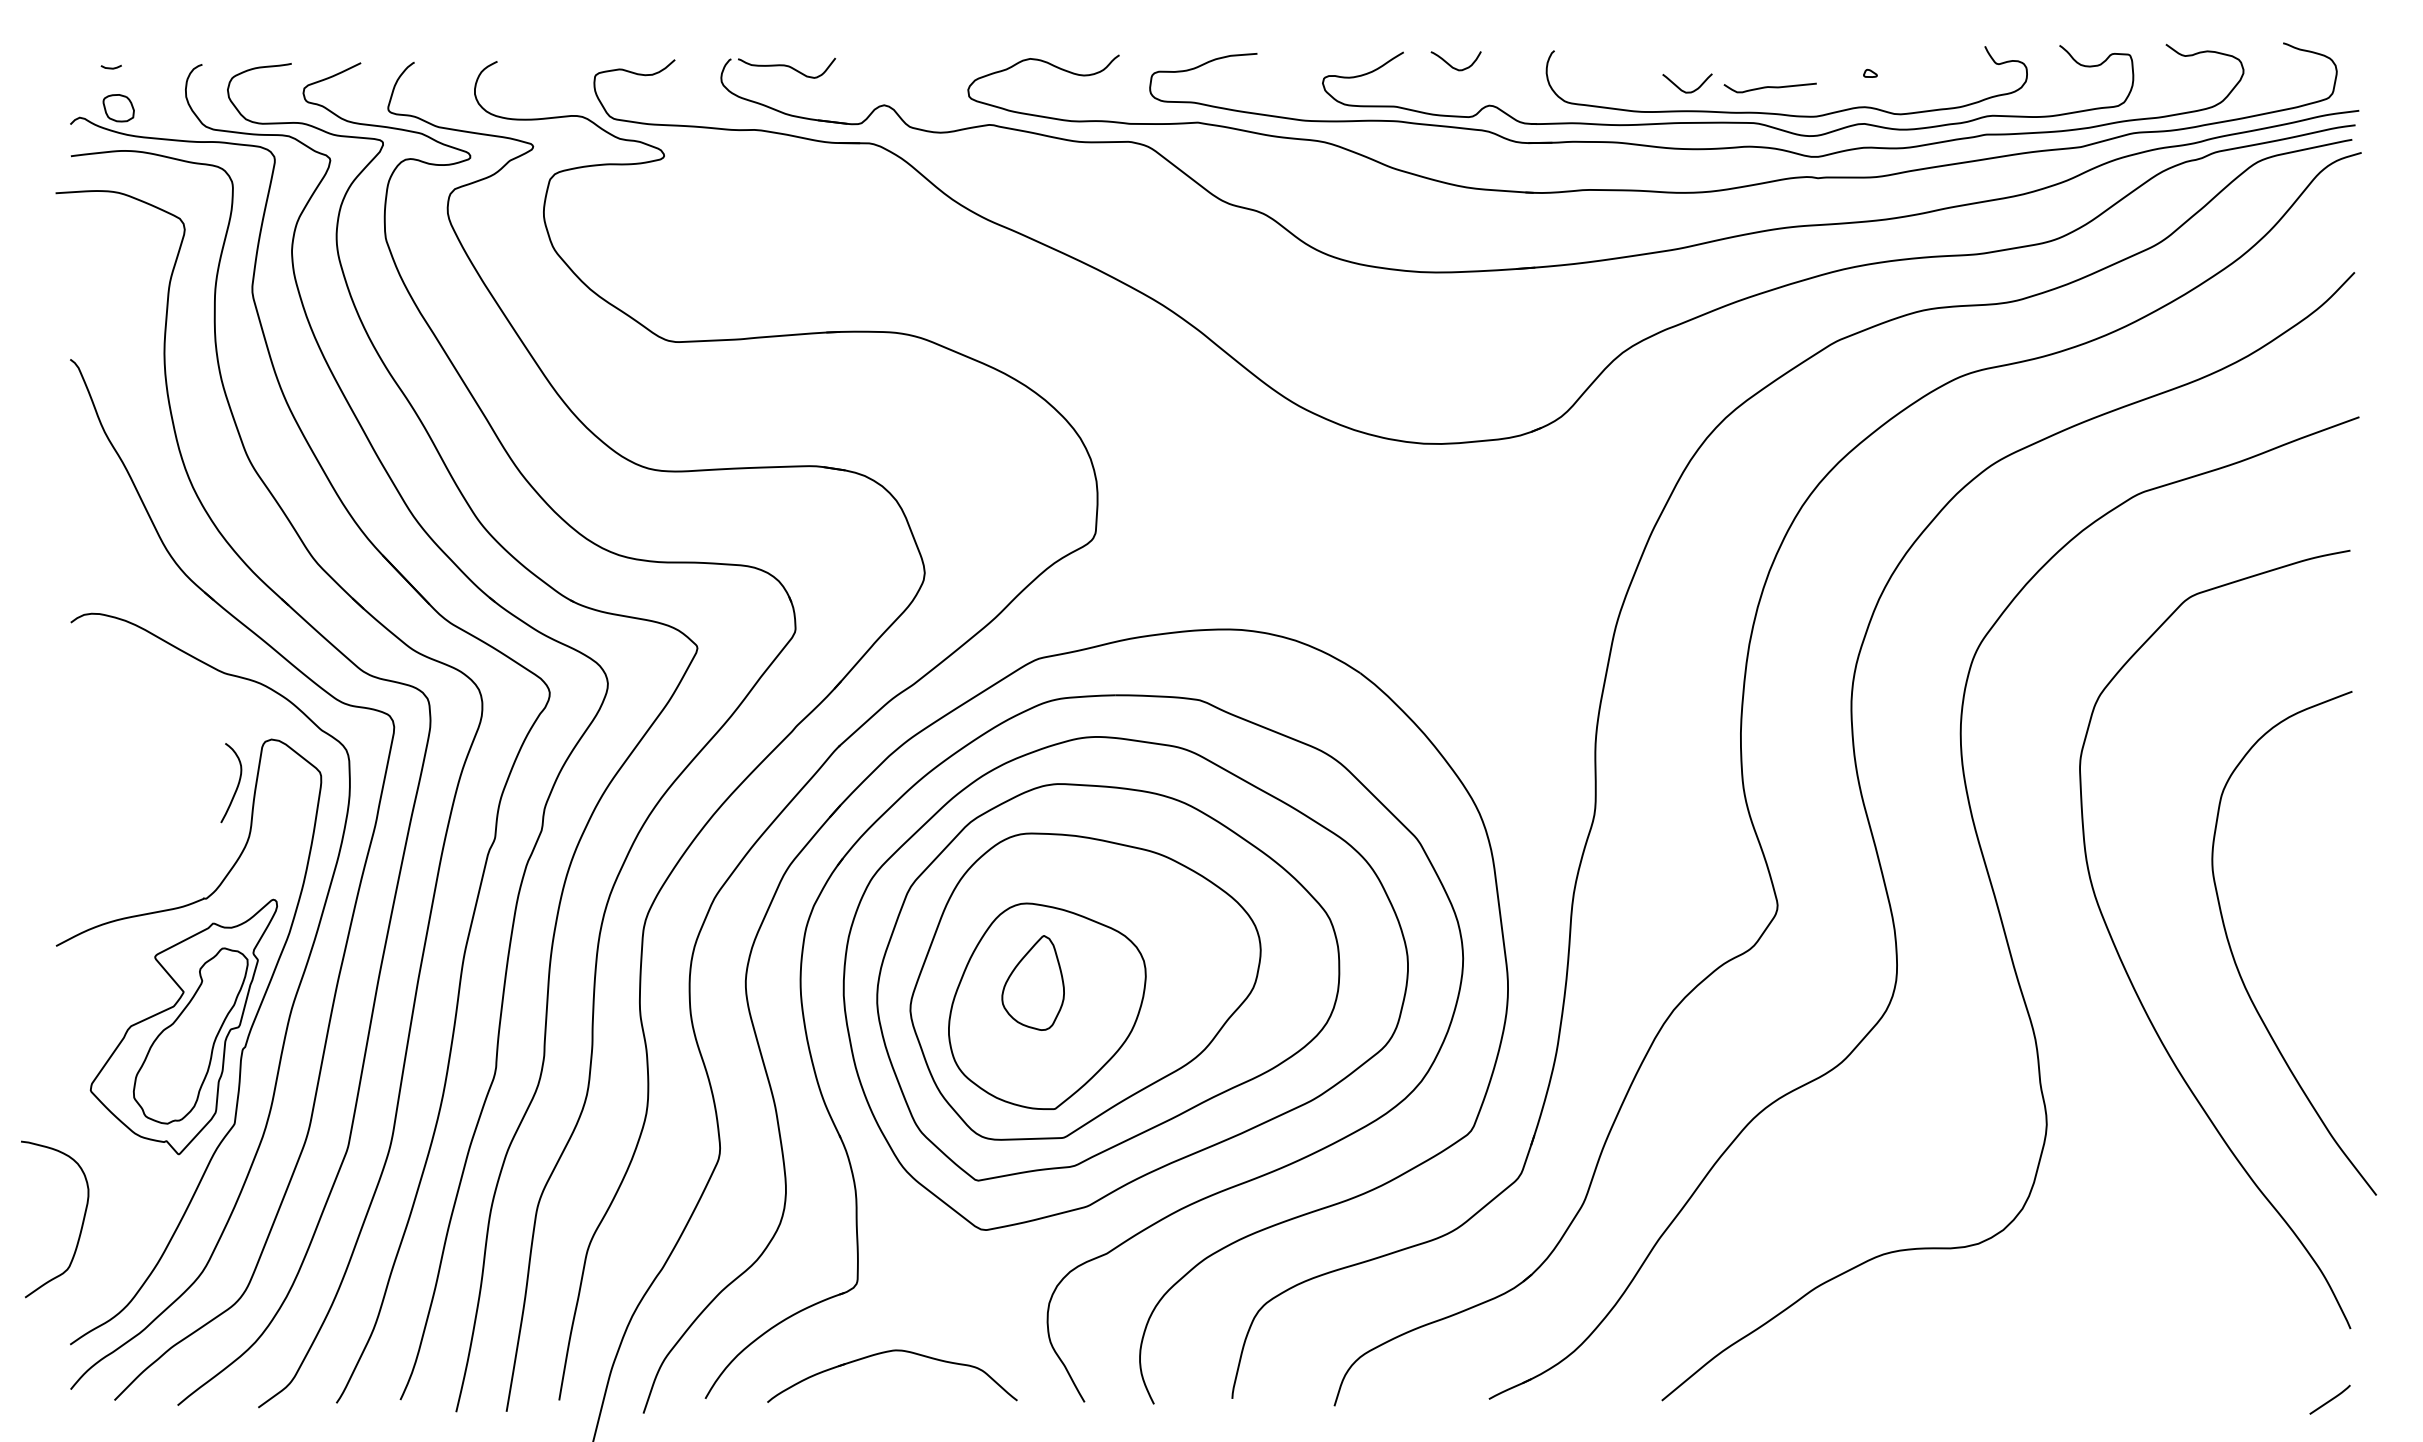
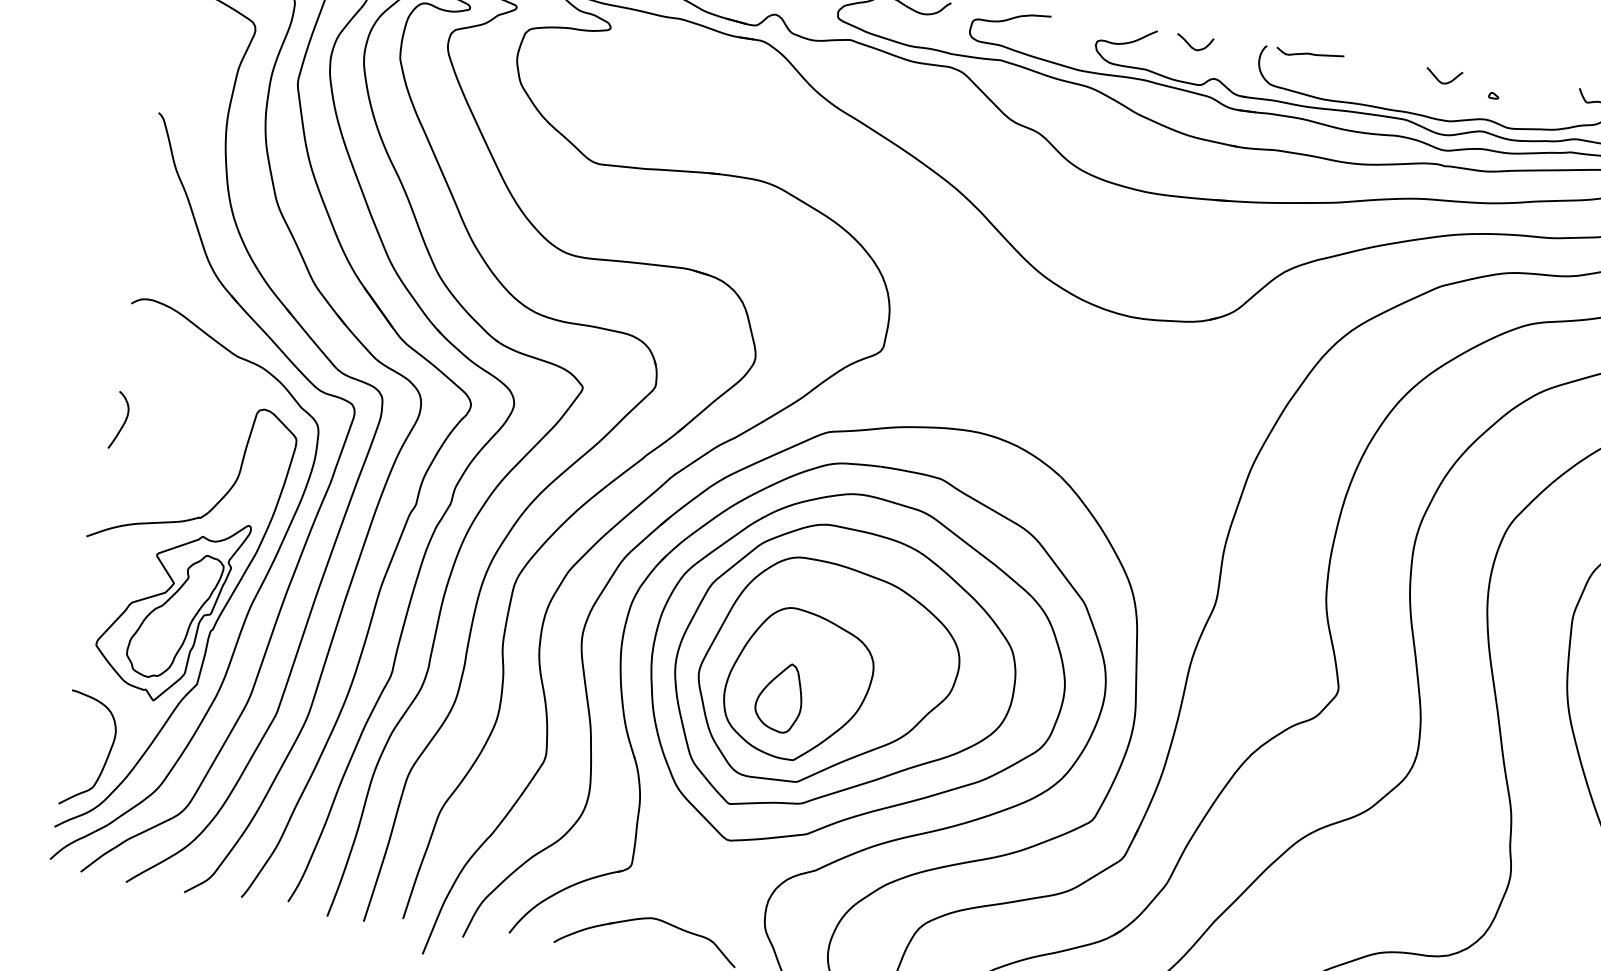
curve: (1769, 87) -> (1309, 54), moved
curve: (1684, 90) -> (1441, 81), moved
curve: (236, 786) -> (123, 423), moved
part: (1032, 982) -> (779, 697), moved
curve: (81, 1224) -> (107, 756), moved

